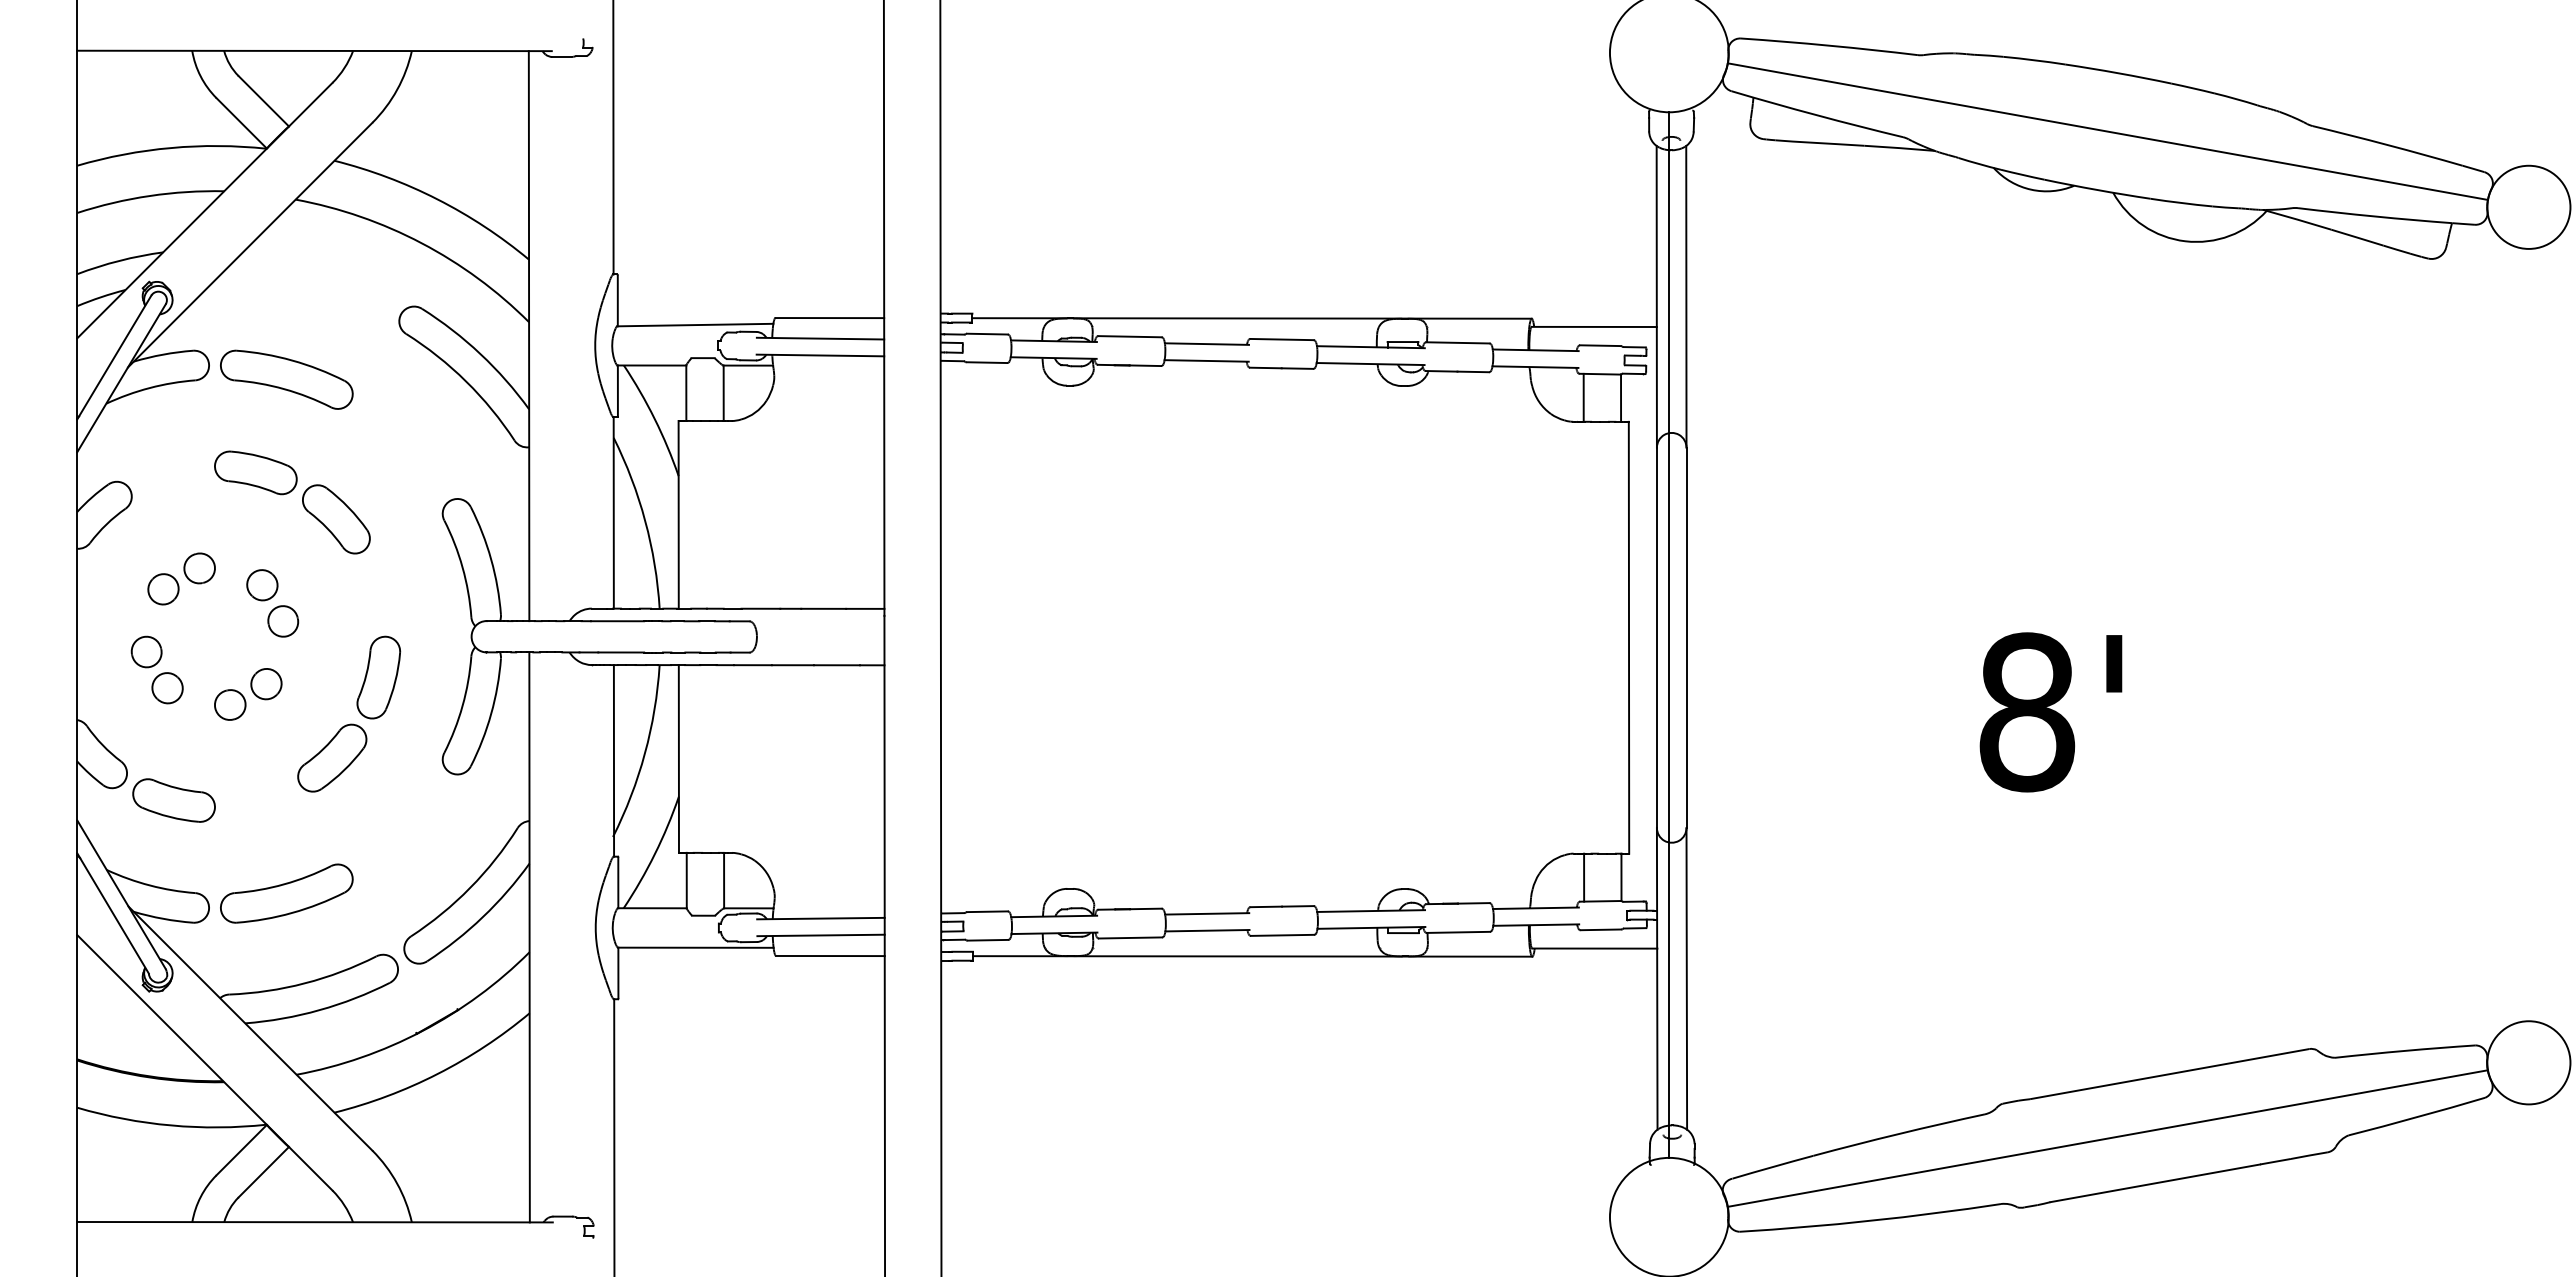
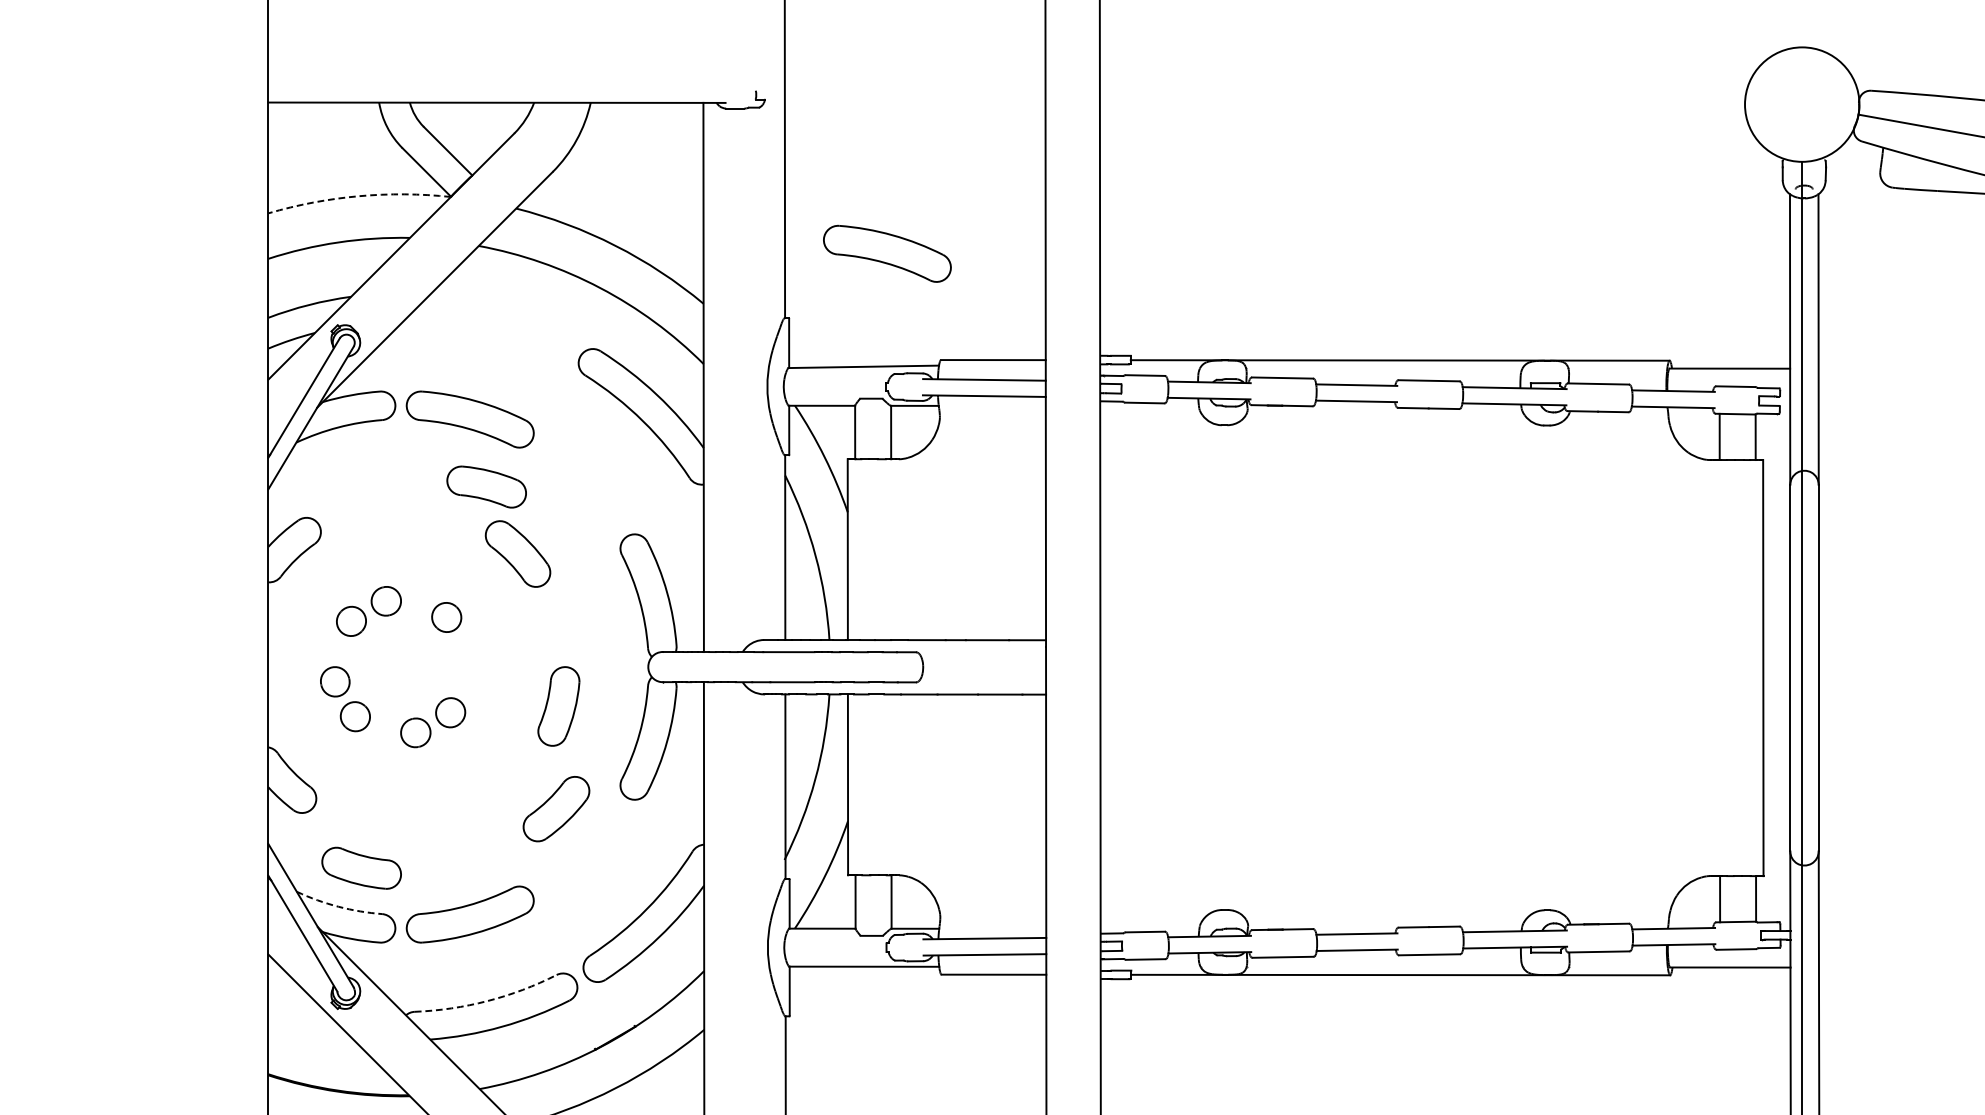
arc: (171, 147) -> (359, 195), solid -> dashed
part: (719, 207) -> (887, 253), added
part: (255, 472) -> (486, 486), moved
part: (283, 621) -> (467, 652), removed
part: (332, 757) -> (556, 808), moved
part: (173, 800) -> (361, 868), moved
arc: (150, 885) -> (338, 906), solid -> dashed
arc: (304, 983) -> (487, 1001), solid -> dashed

